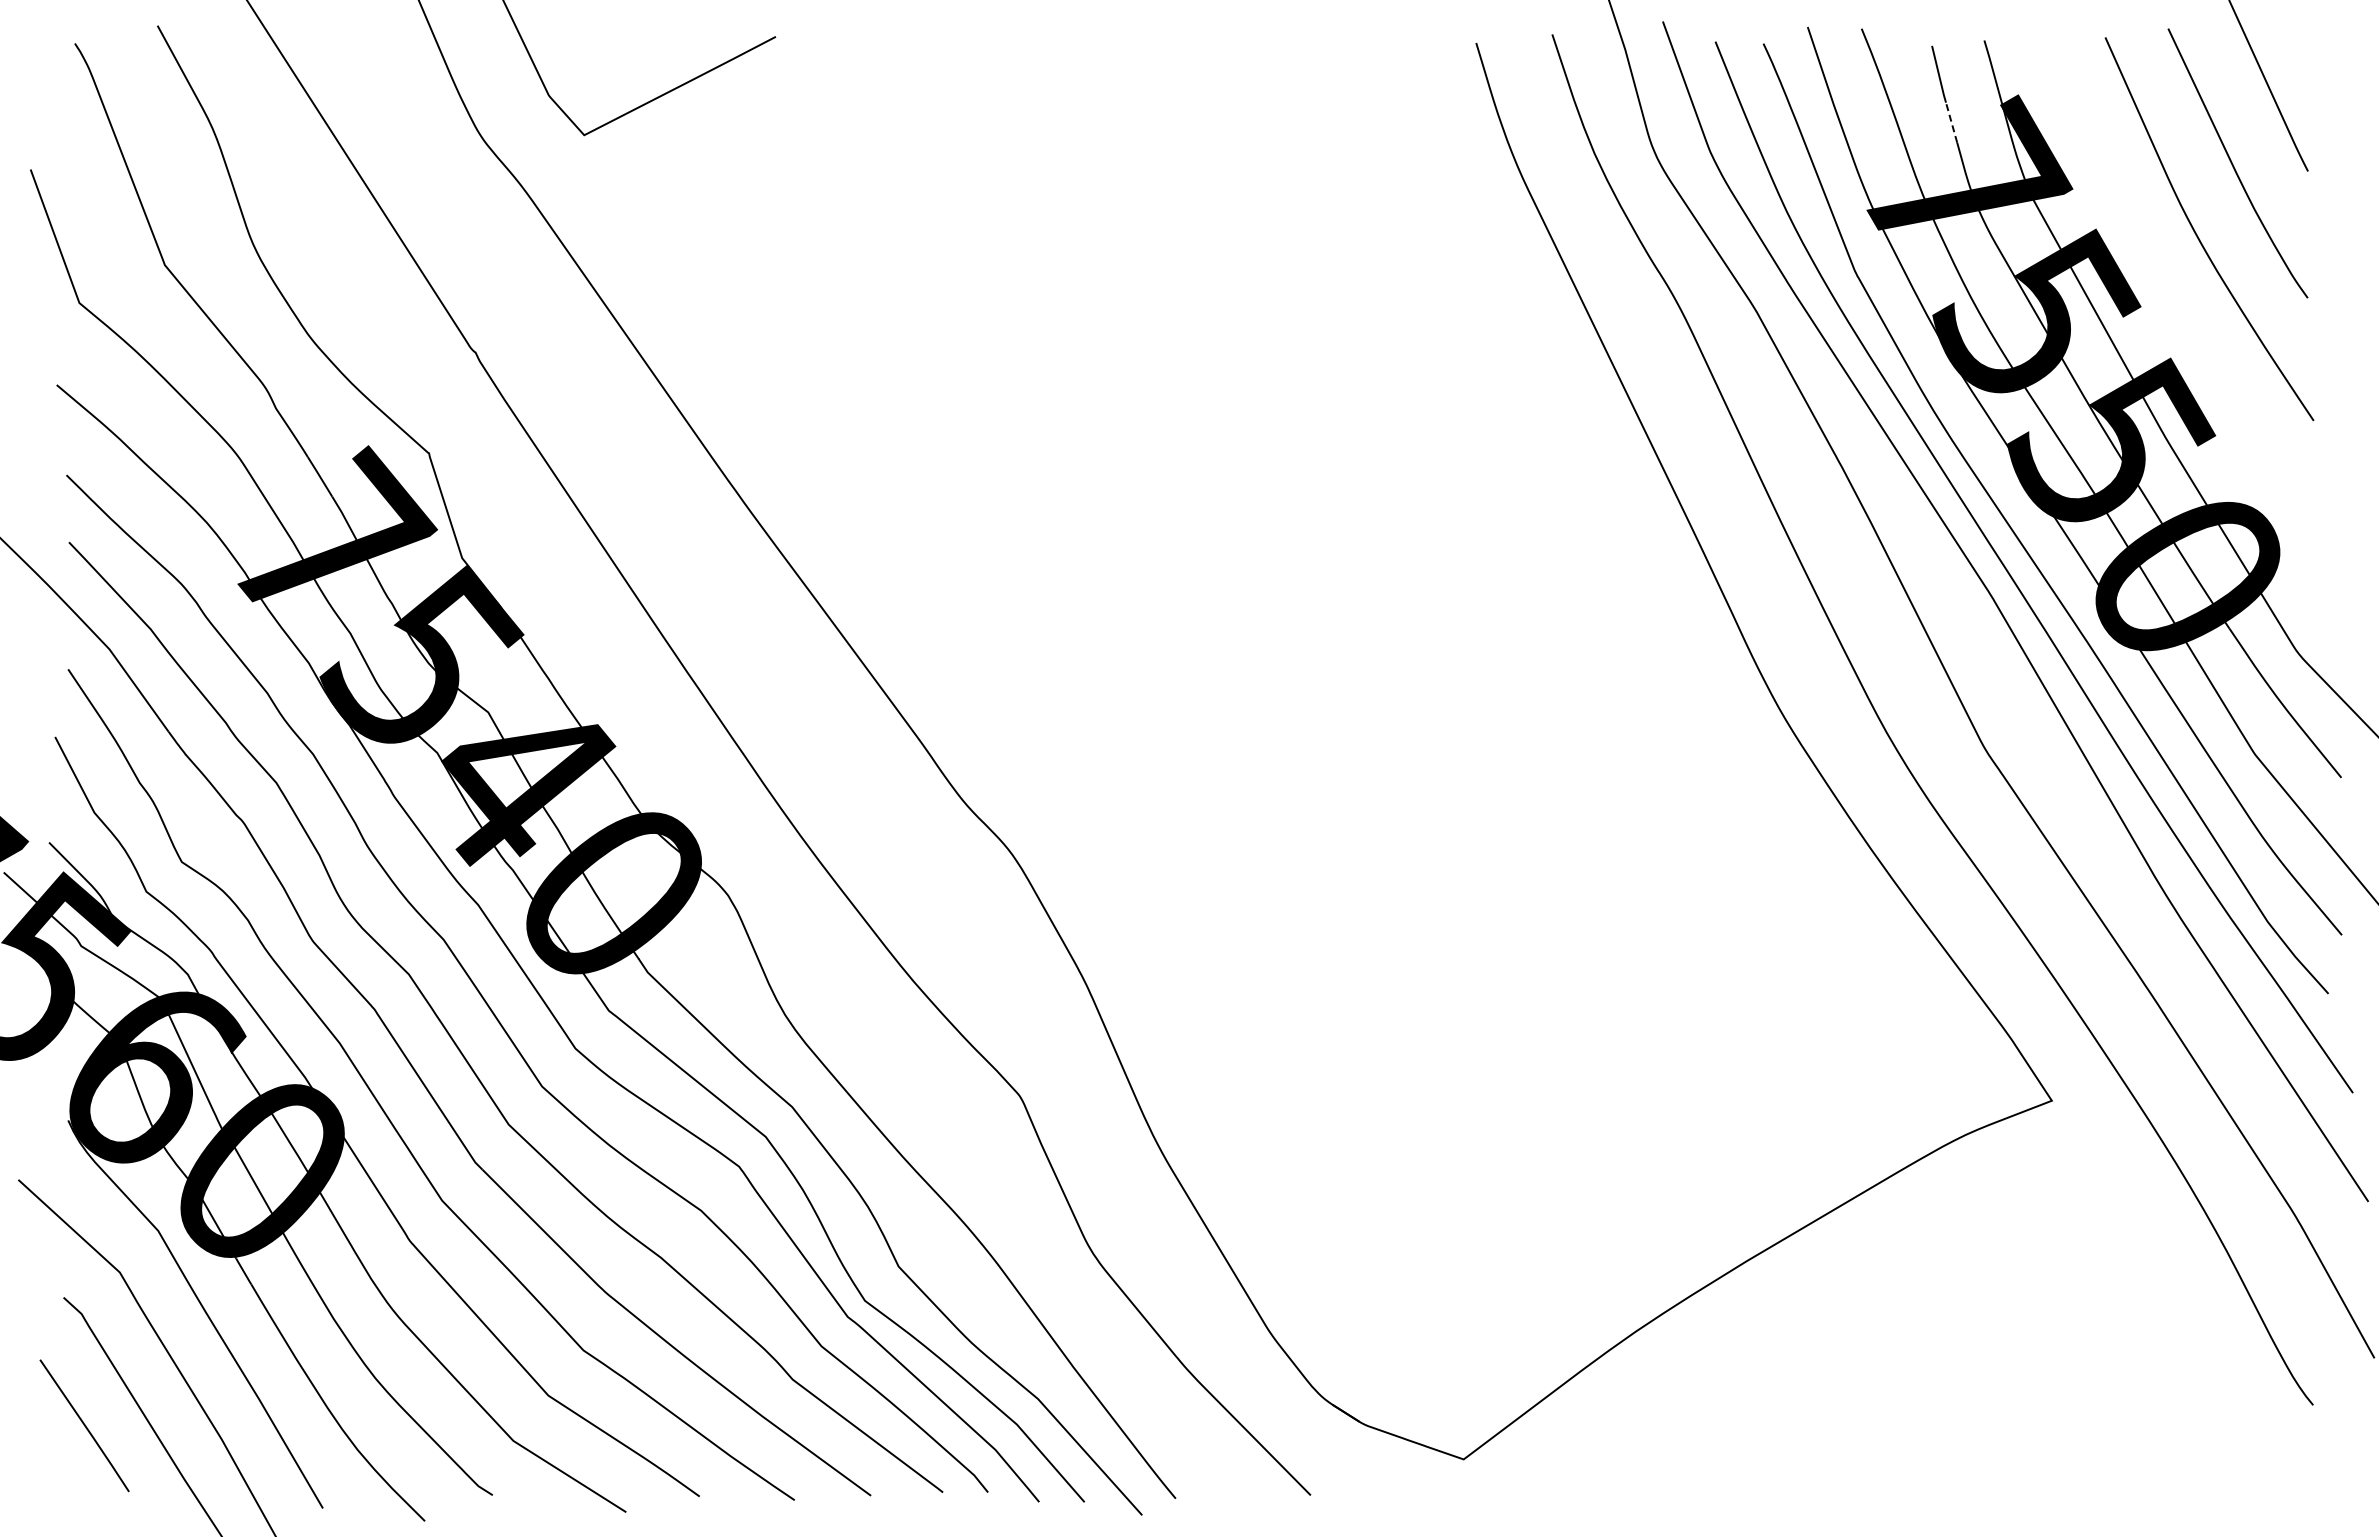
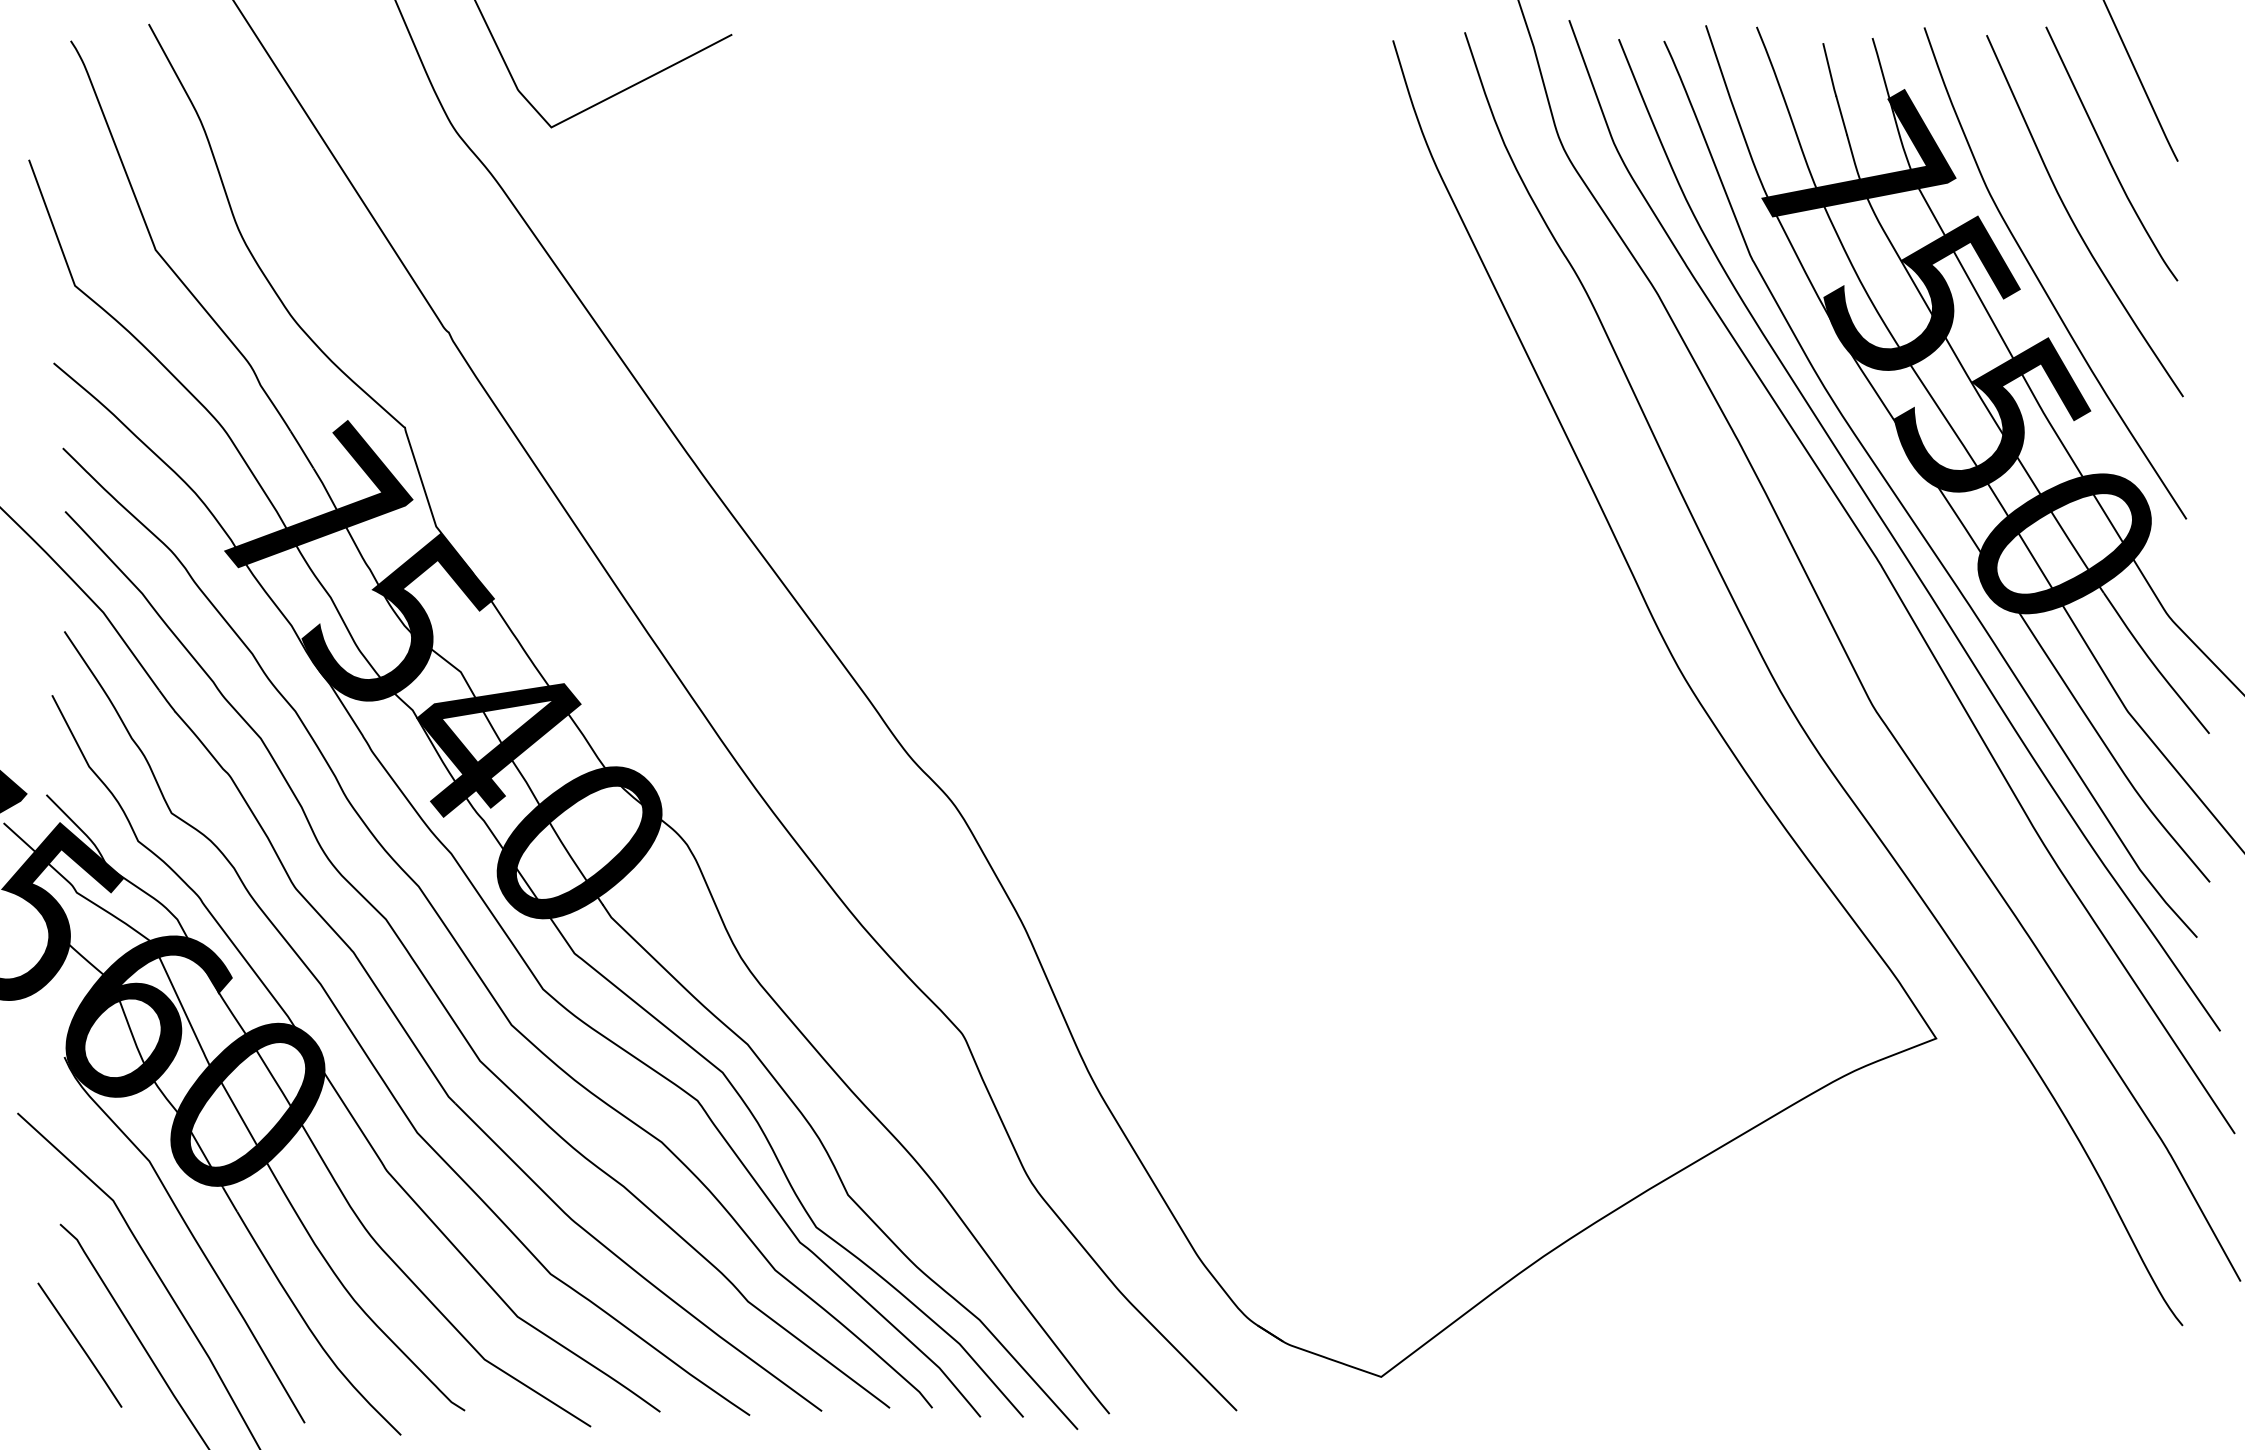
line: (1951, 122) -> (1841, 115), dashed -> solid
curve: (2161, 296) -> (2039, 279), added

